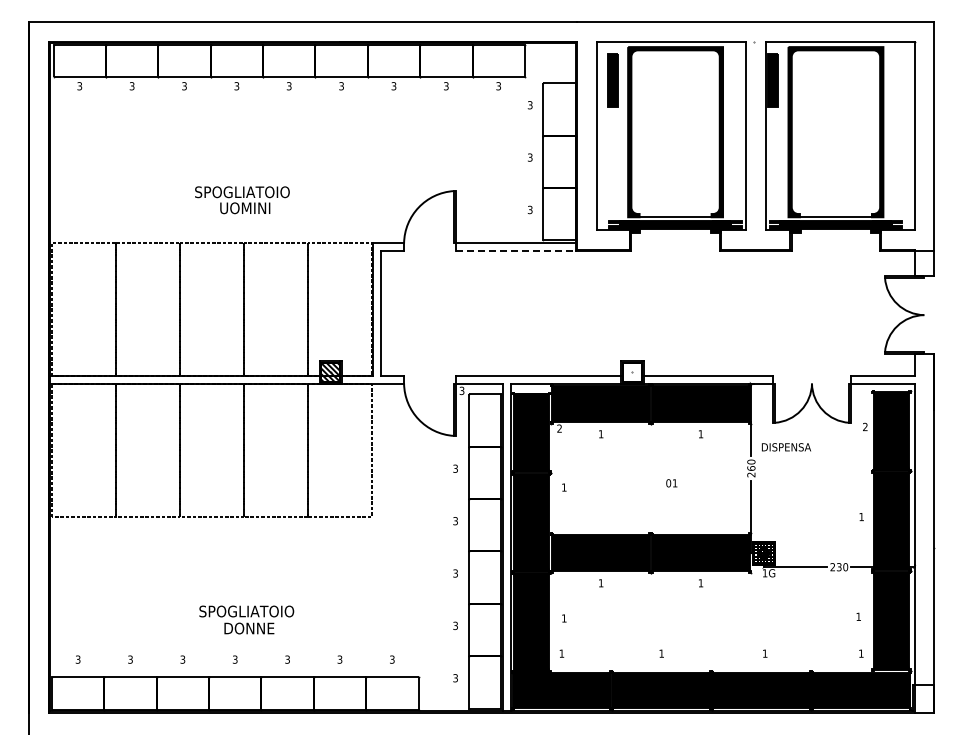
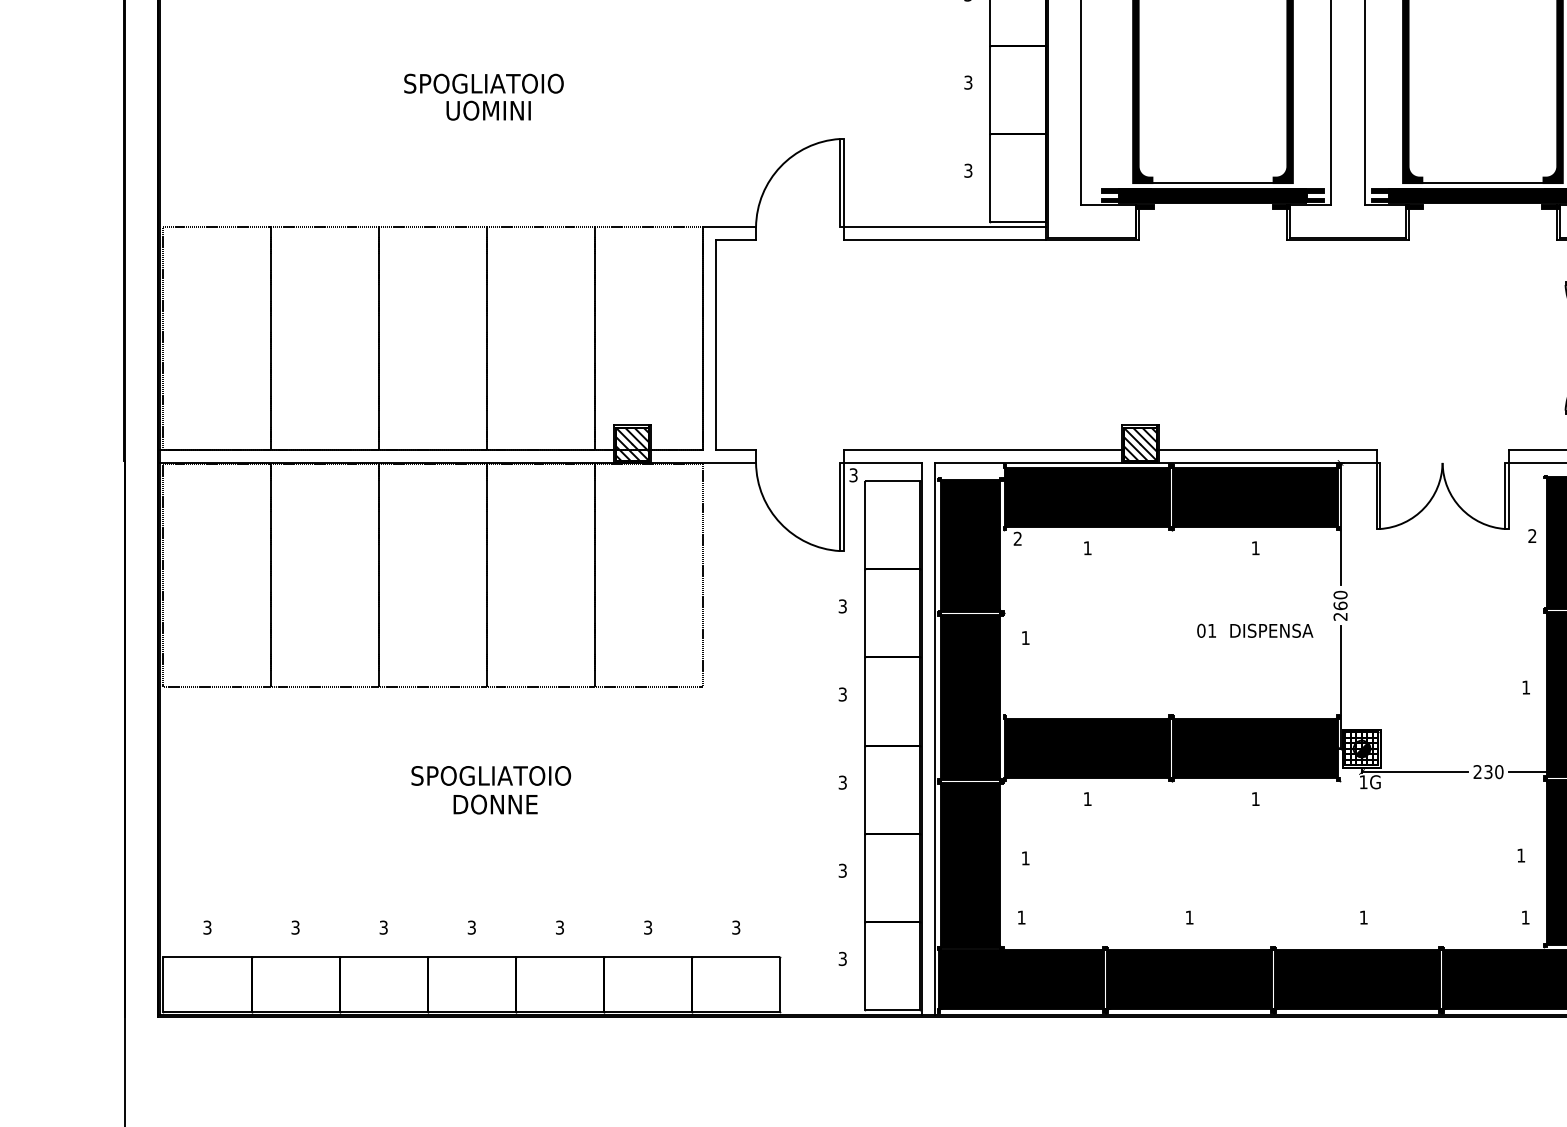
text: (242, 200) -> (484, 97), moved
line: (516, 251) -> (945, 240), dashed -> solid
hatch: (632, 372) -> (1140, 444), added
text: (786, 447) -> (1271, 631), moved
text: (246, 619) -> (490, 789), moved

